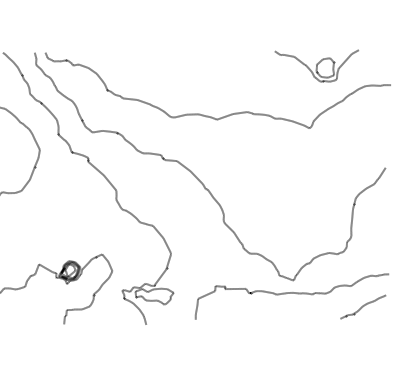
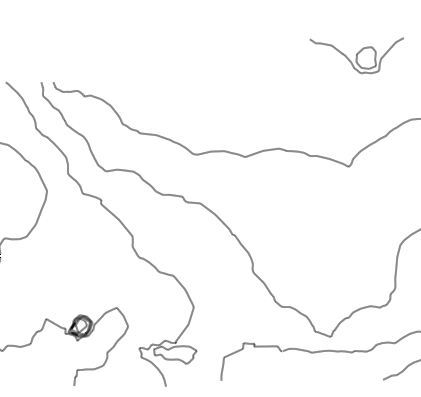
part: (316, 65) -> (356, 55), moved

